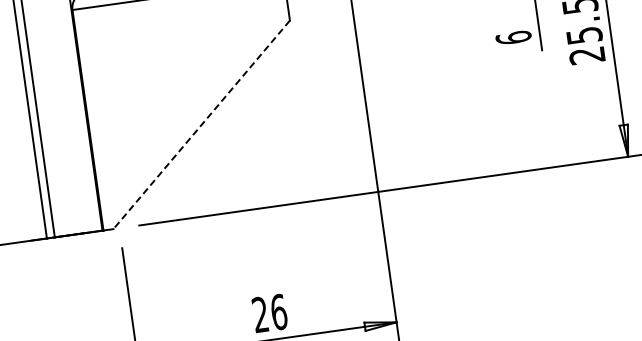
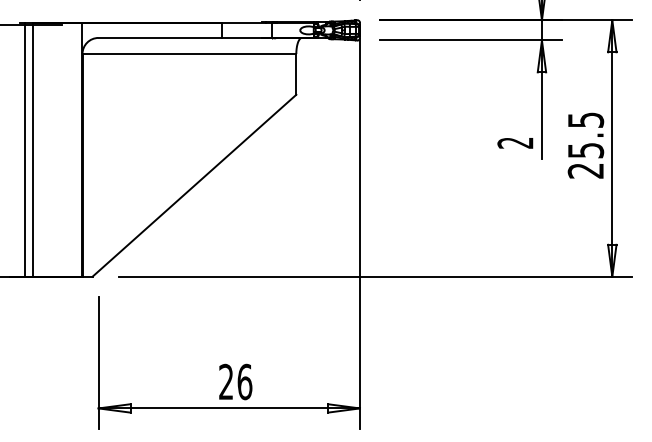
text: (513, 37) -> (515, 142), 6 -> 2
line: (201, 124) -> (194, 185), dashed -> solid

